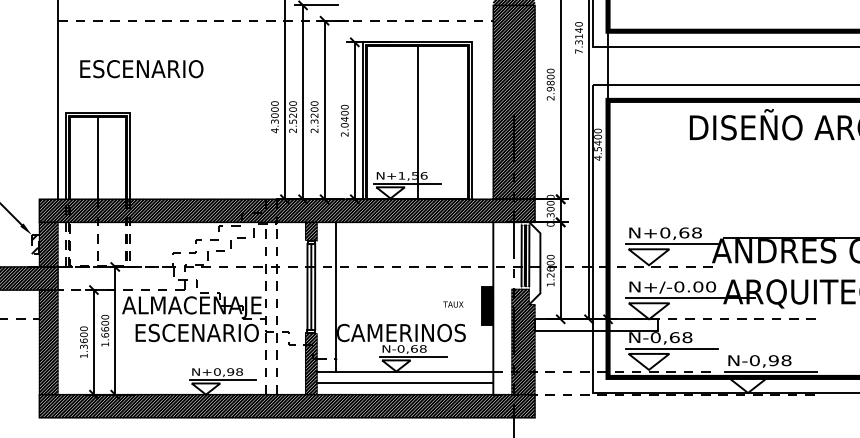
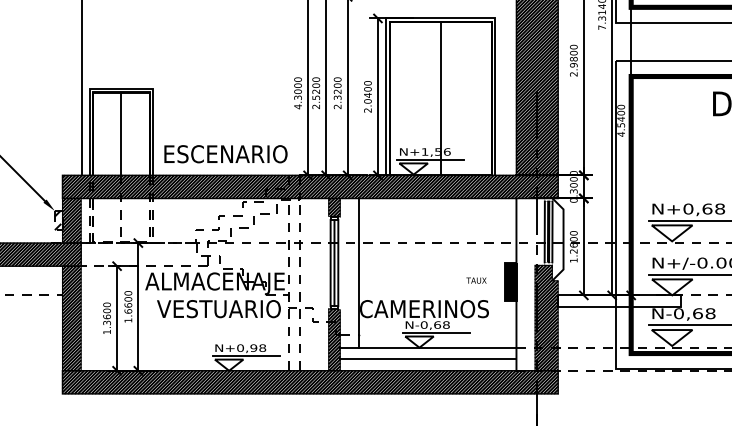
text: (141, 69) -> (225, 154), moved
text: (195, 332) -> (218, 308), ESCENARIO -> VESTUARIO

